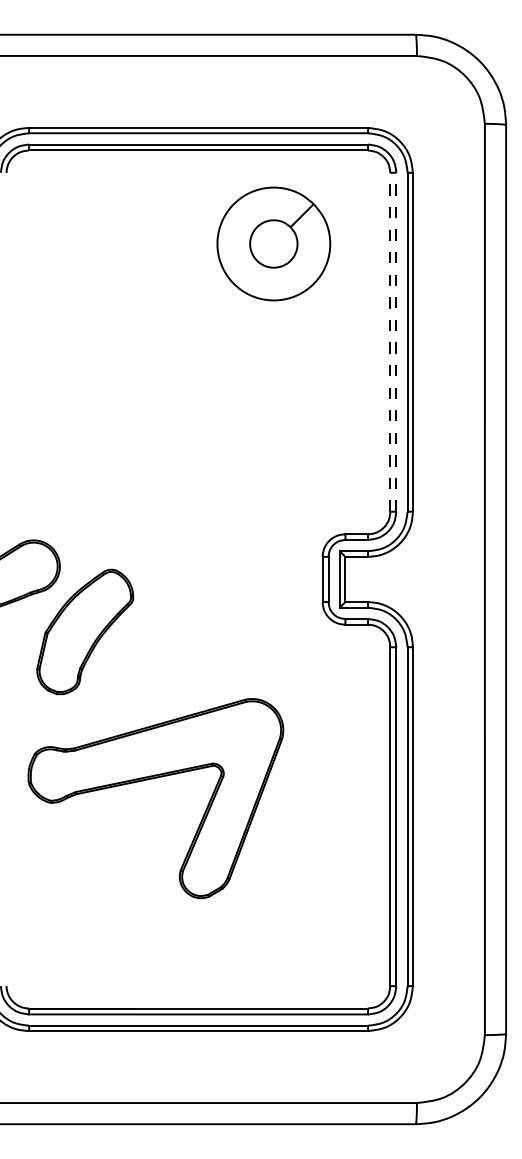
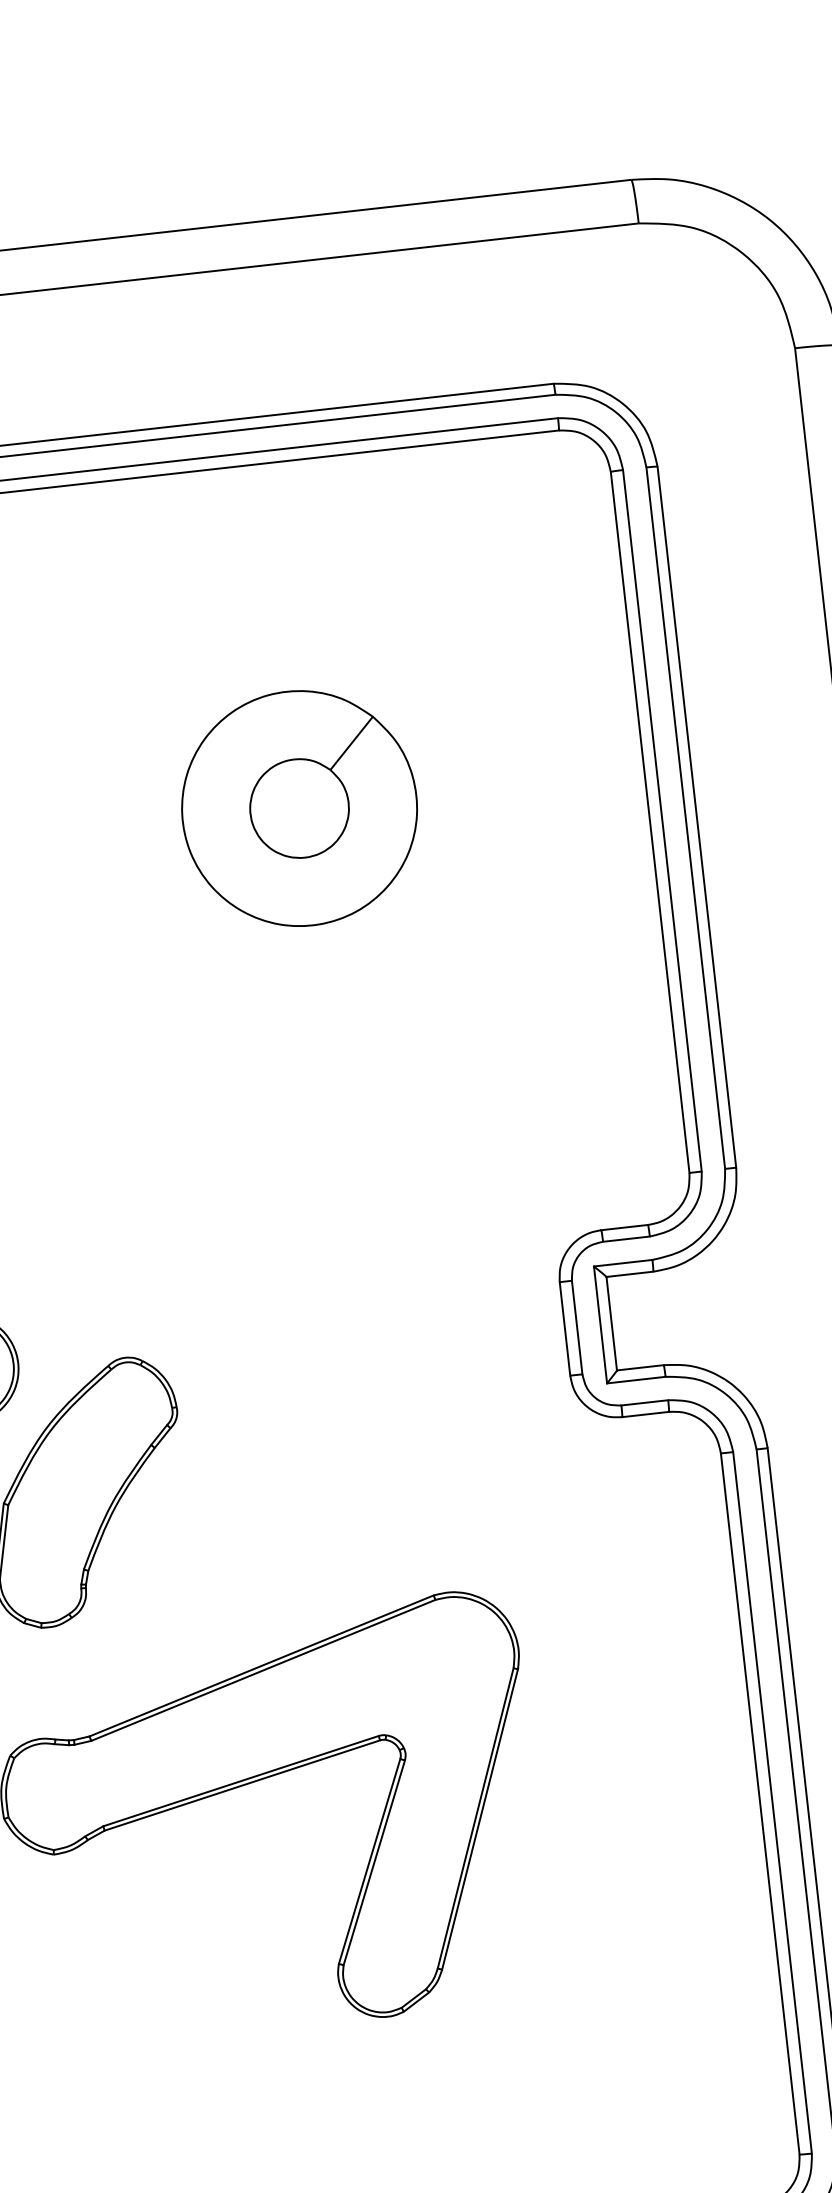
part: (273, 243) -> (298, 807), moved
line: (390, 341) -> (650, 820), dashed -> solid
line: (396, 341) -> (662, 819), dashed -> solid

